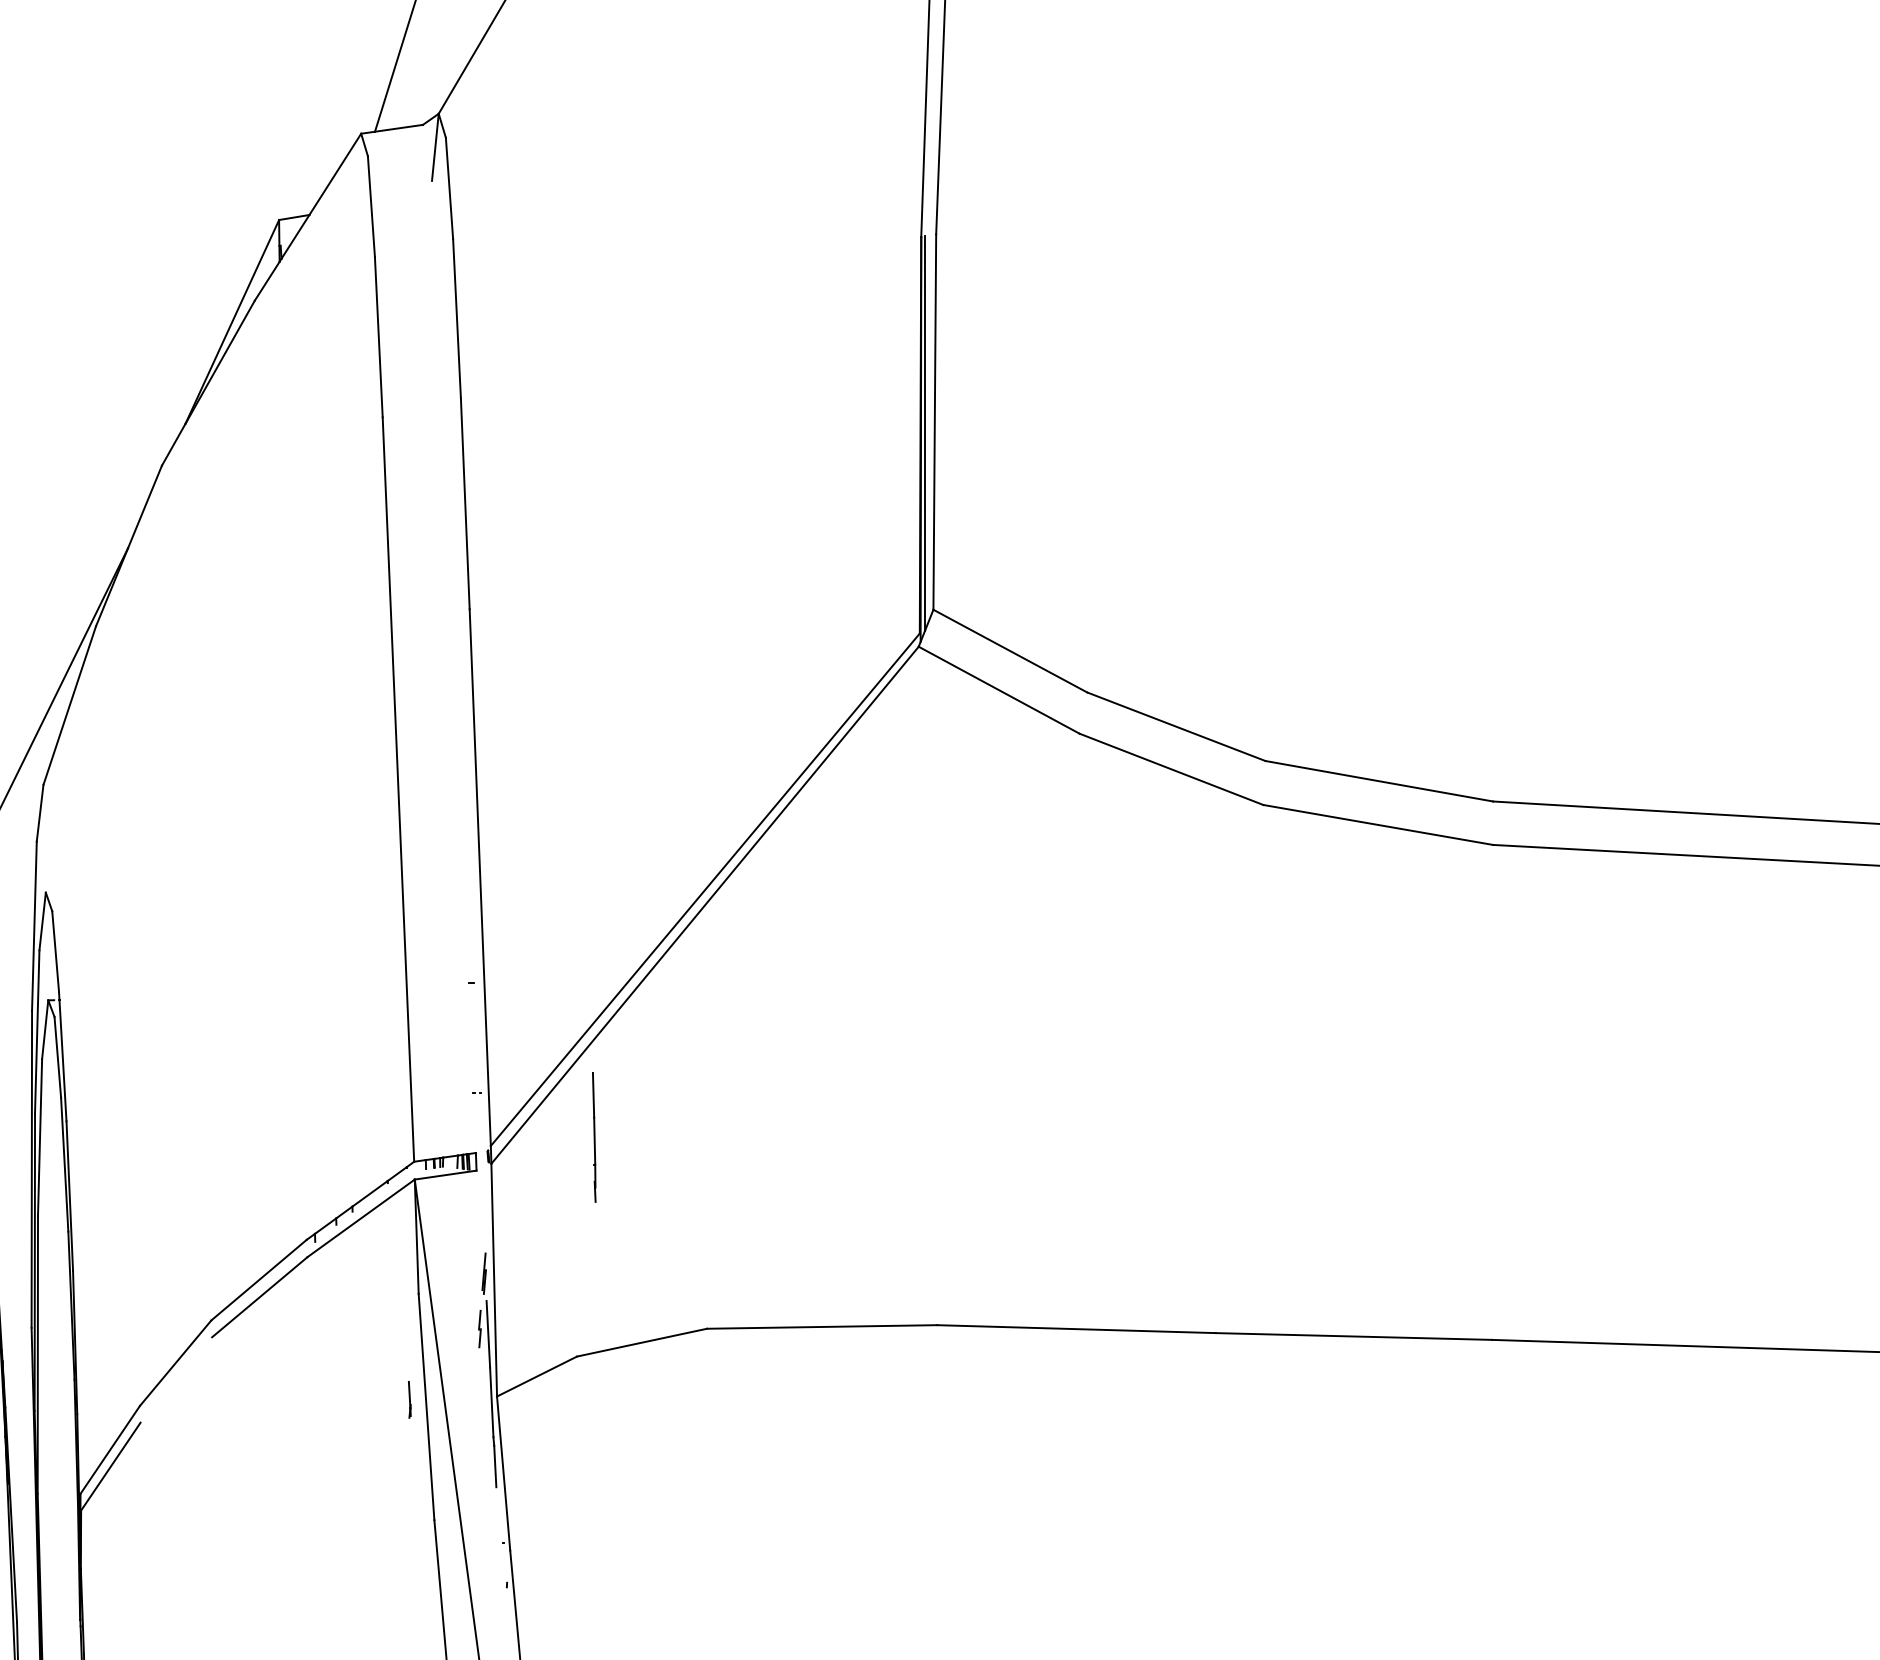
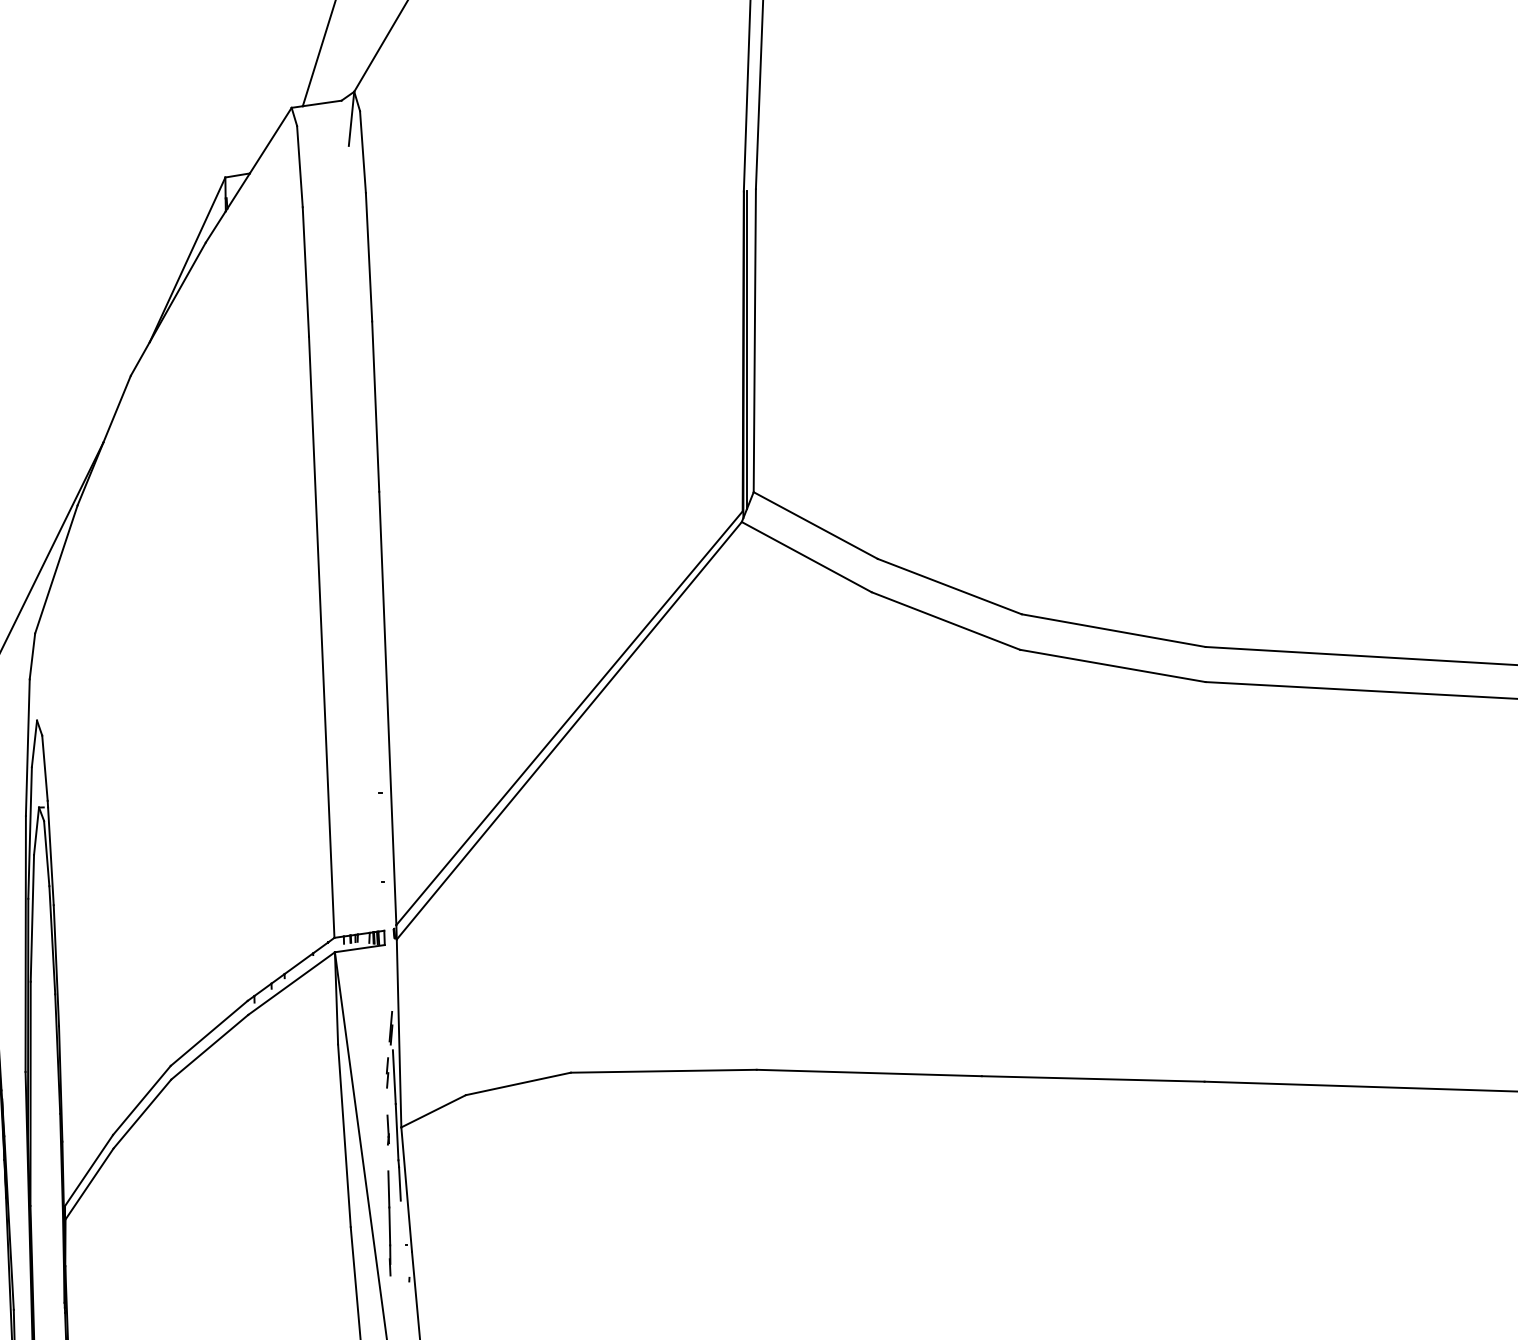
line: (594, 1137) -> (389, 1223), moved
line: (176, 1379) -> (142, 1113), added
line: (409, 1399) -> (387, 1129), moved

